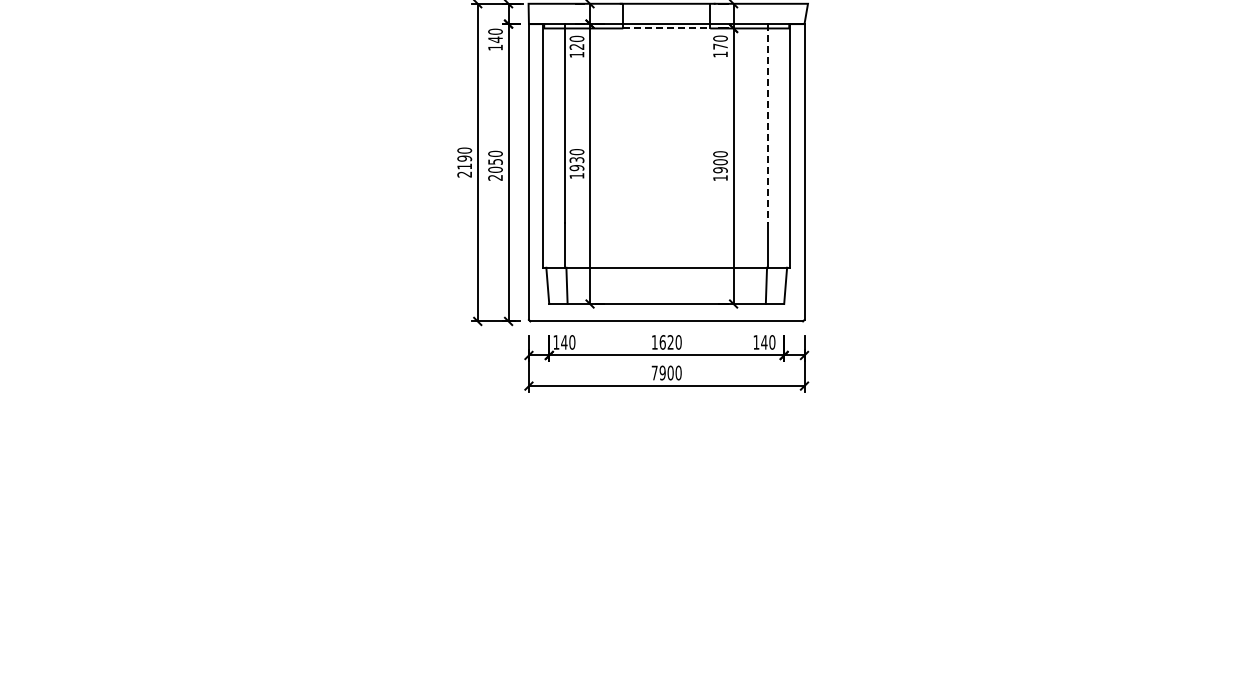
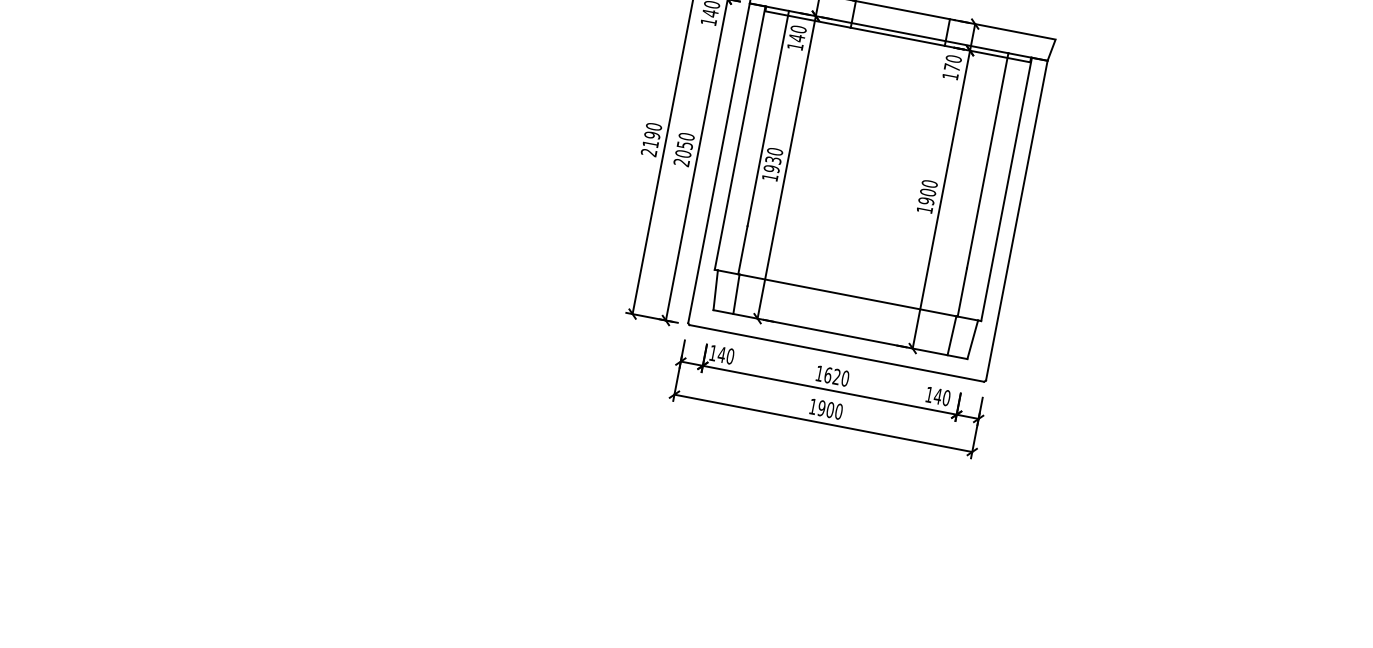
line: (666, 28) -> (897, 36), dashed -> solid
text: (576, 46) -> (796, 37), 120 -> 140
line: (768, 123) -> (988, 160), dashed -> solid
text: (654, 372) -> (812, 406), 7900 -> 1900

